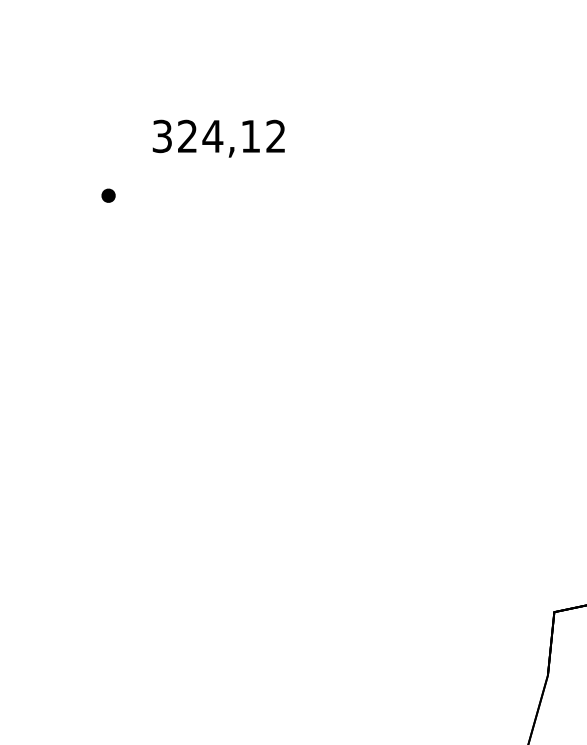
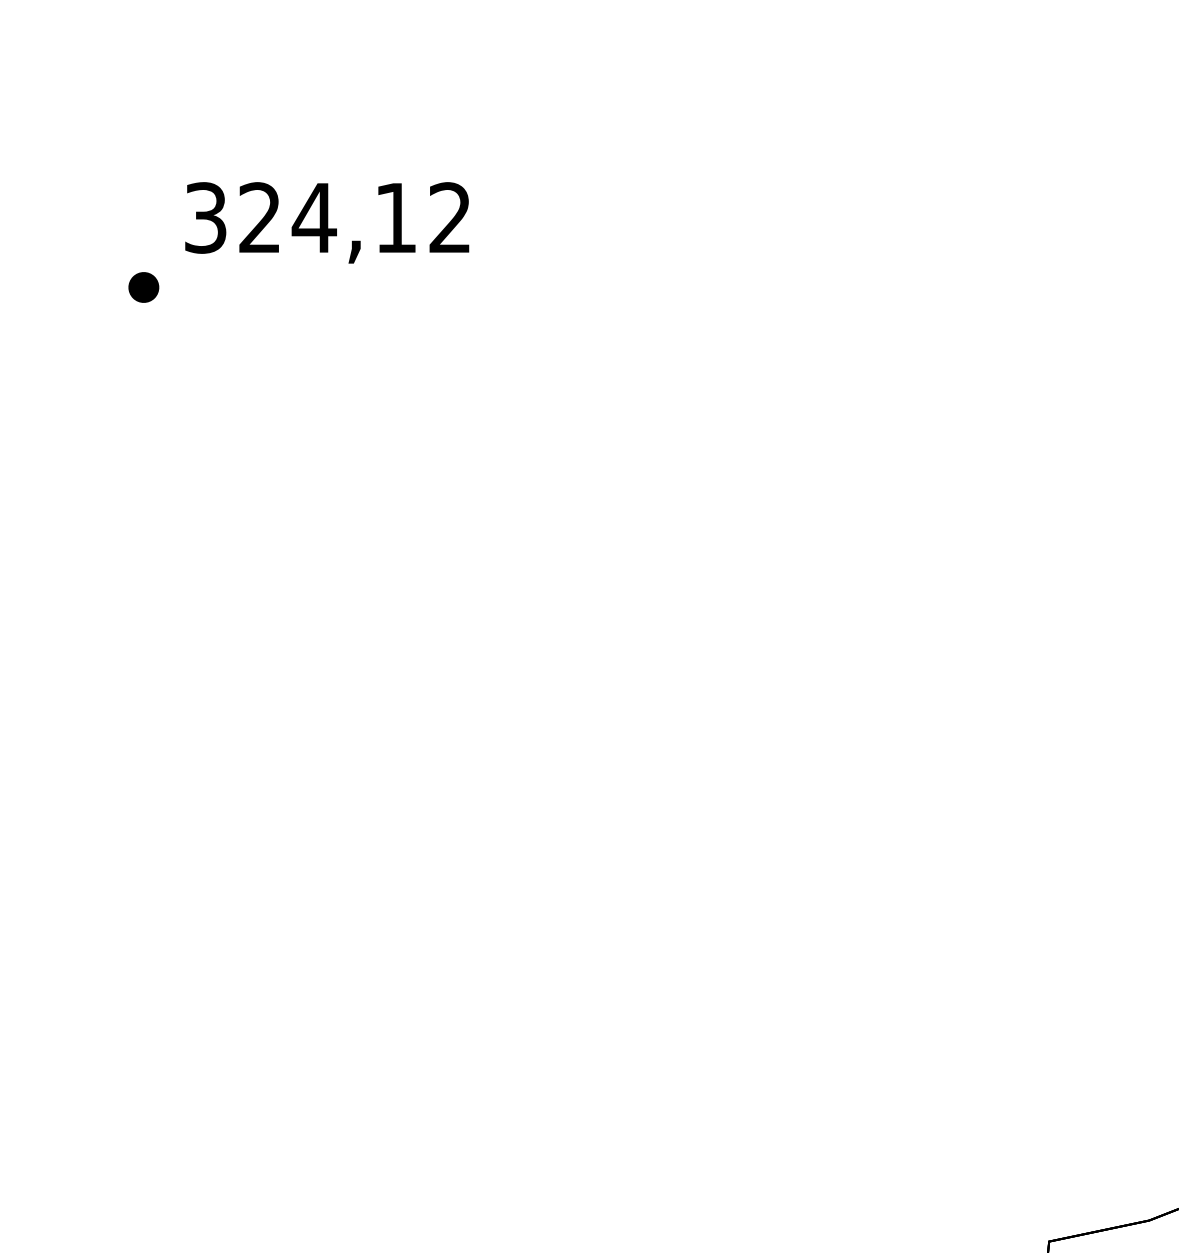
part: (108, 195) -> (143, 286), moved

